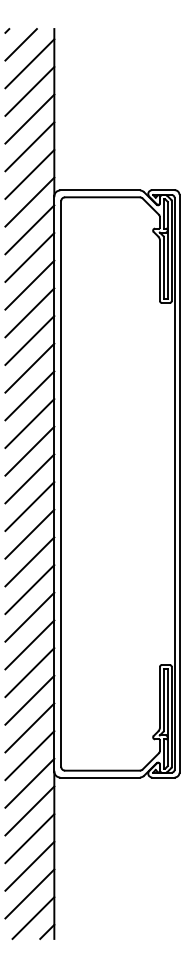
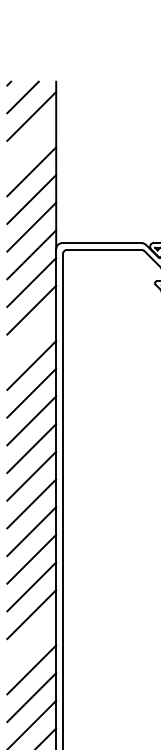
line: (29, 90) -> (31, 143), removed
line: (29, 284) -> (31, 337), removed
line: (29, 589) -> (31, 642), removed

